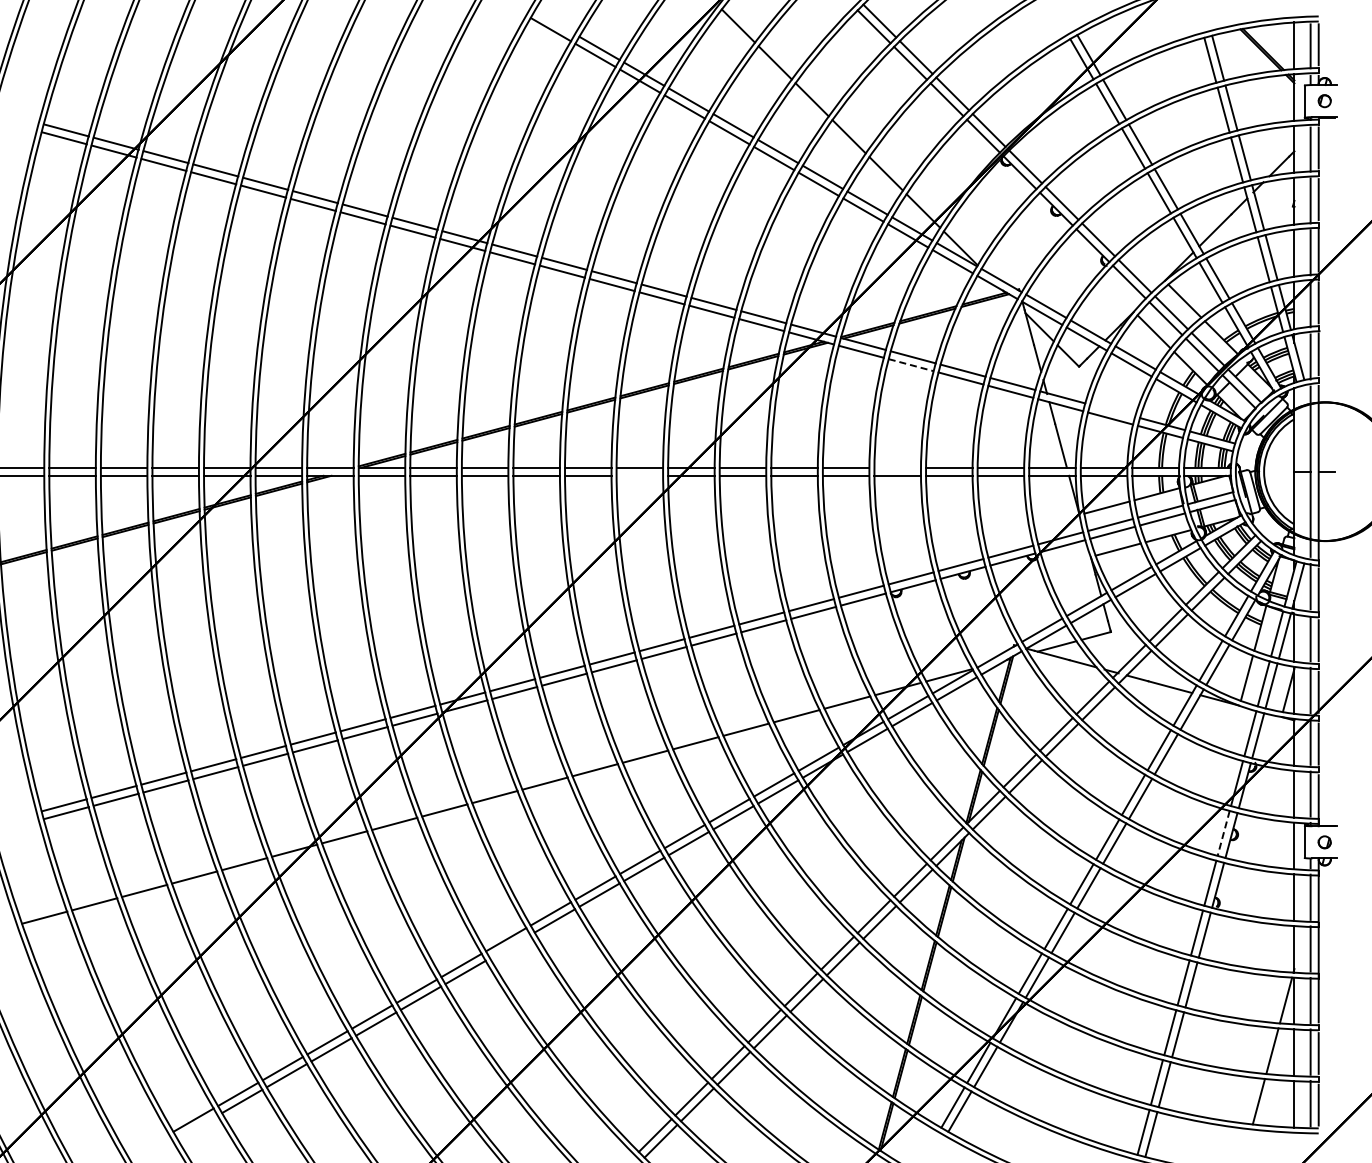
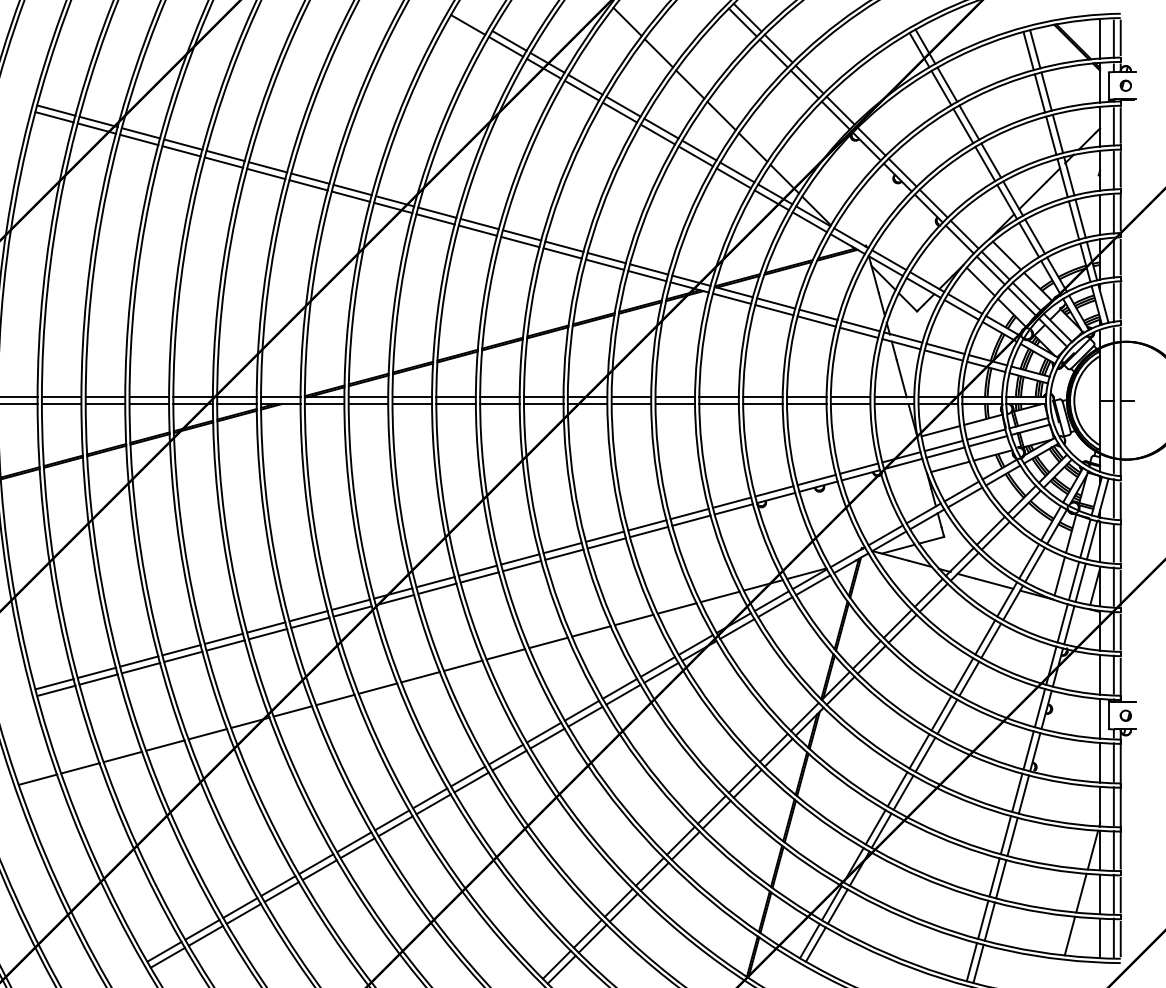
line: (911, 365) -> (774, 310), dashed -> solid
line: (1112, 410) -> (945, 348), added
line: (897, 467) -> (762, 397), added
line: (639, 475) -> (543, 403), added
line: (1223, 833) -> (1039, 708), dashed -> solid
line: (510, 946) -> (433, 804), added
line: (197, 1126) -> (167, 957), added

